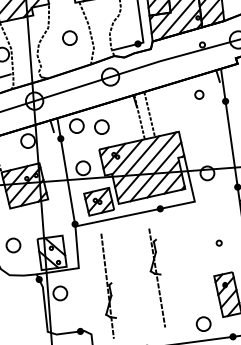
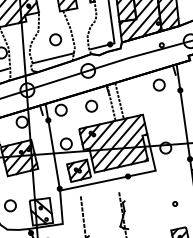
line: (66, 61) -> (52, 58), added
part: (199, 94) -> (159, 84), size x1.67
part: (101, 126) -> (91, 105), moved

